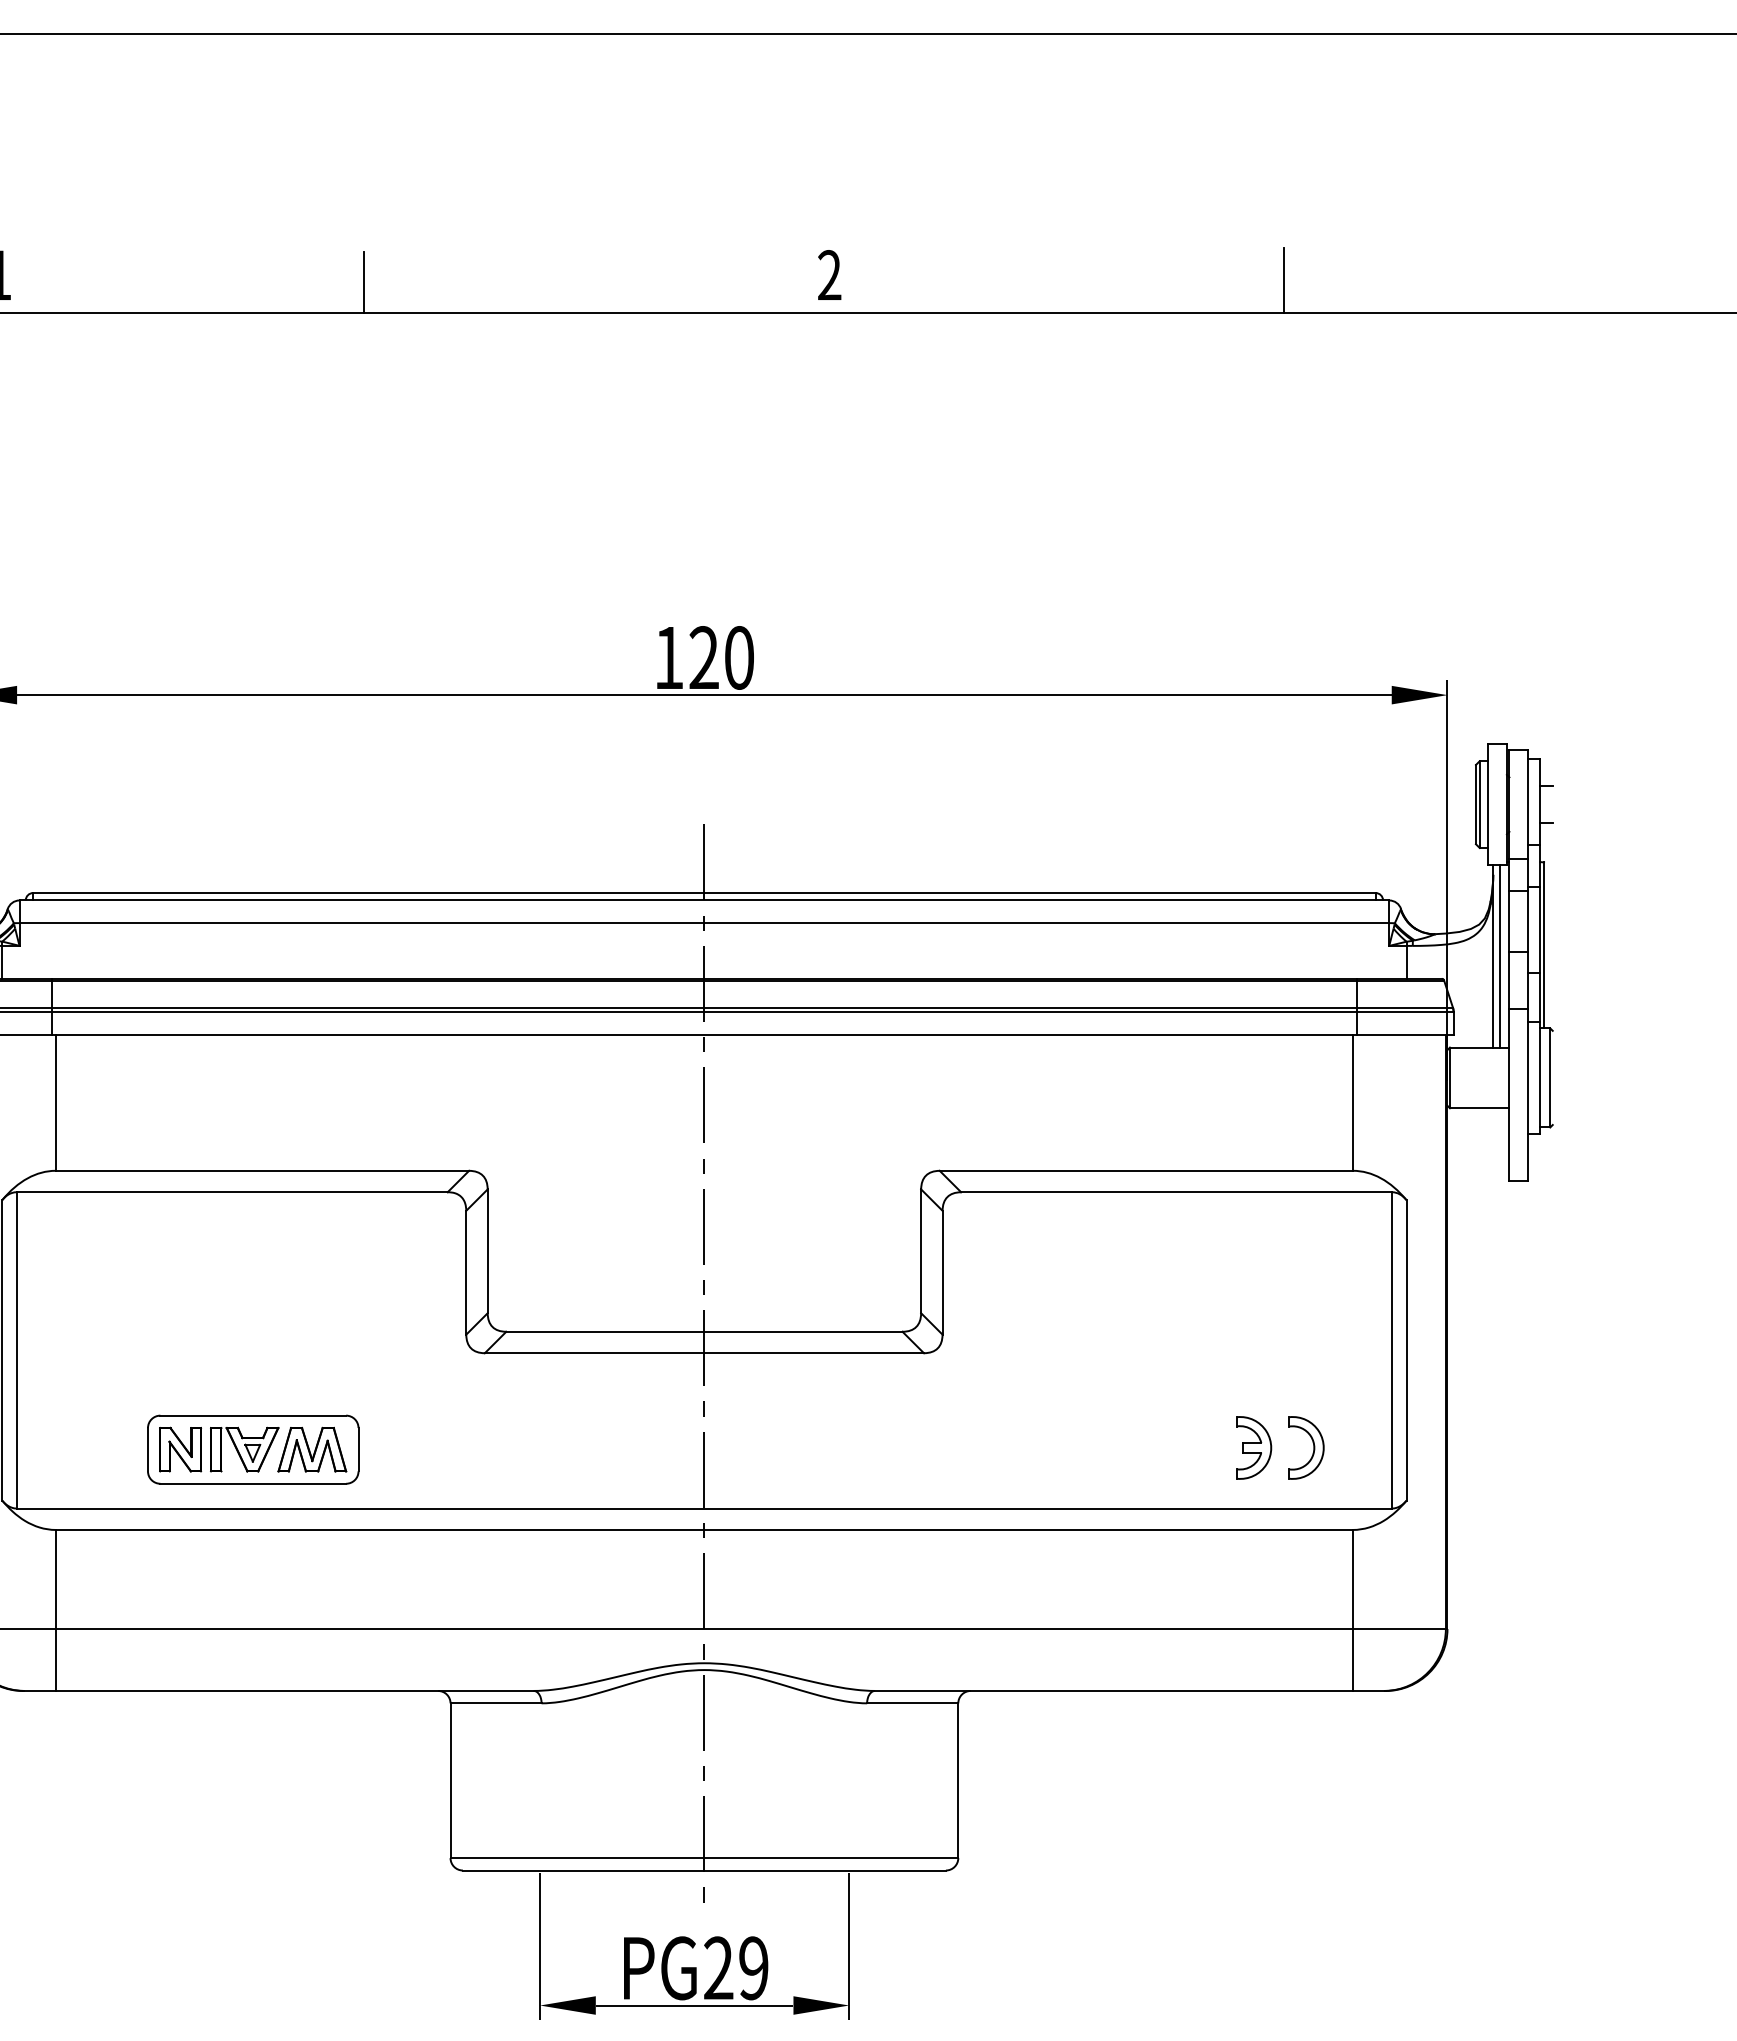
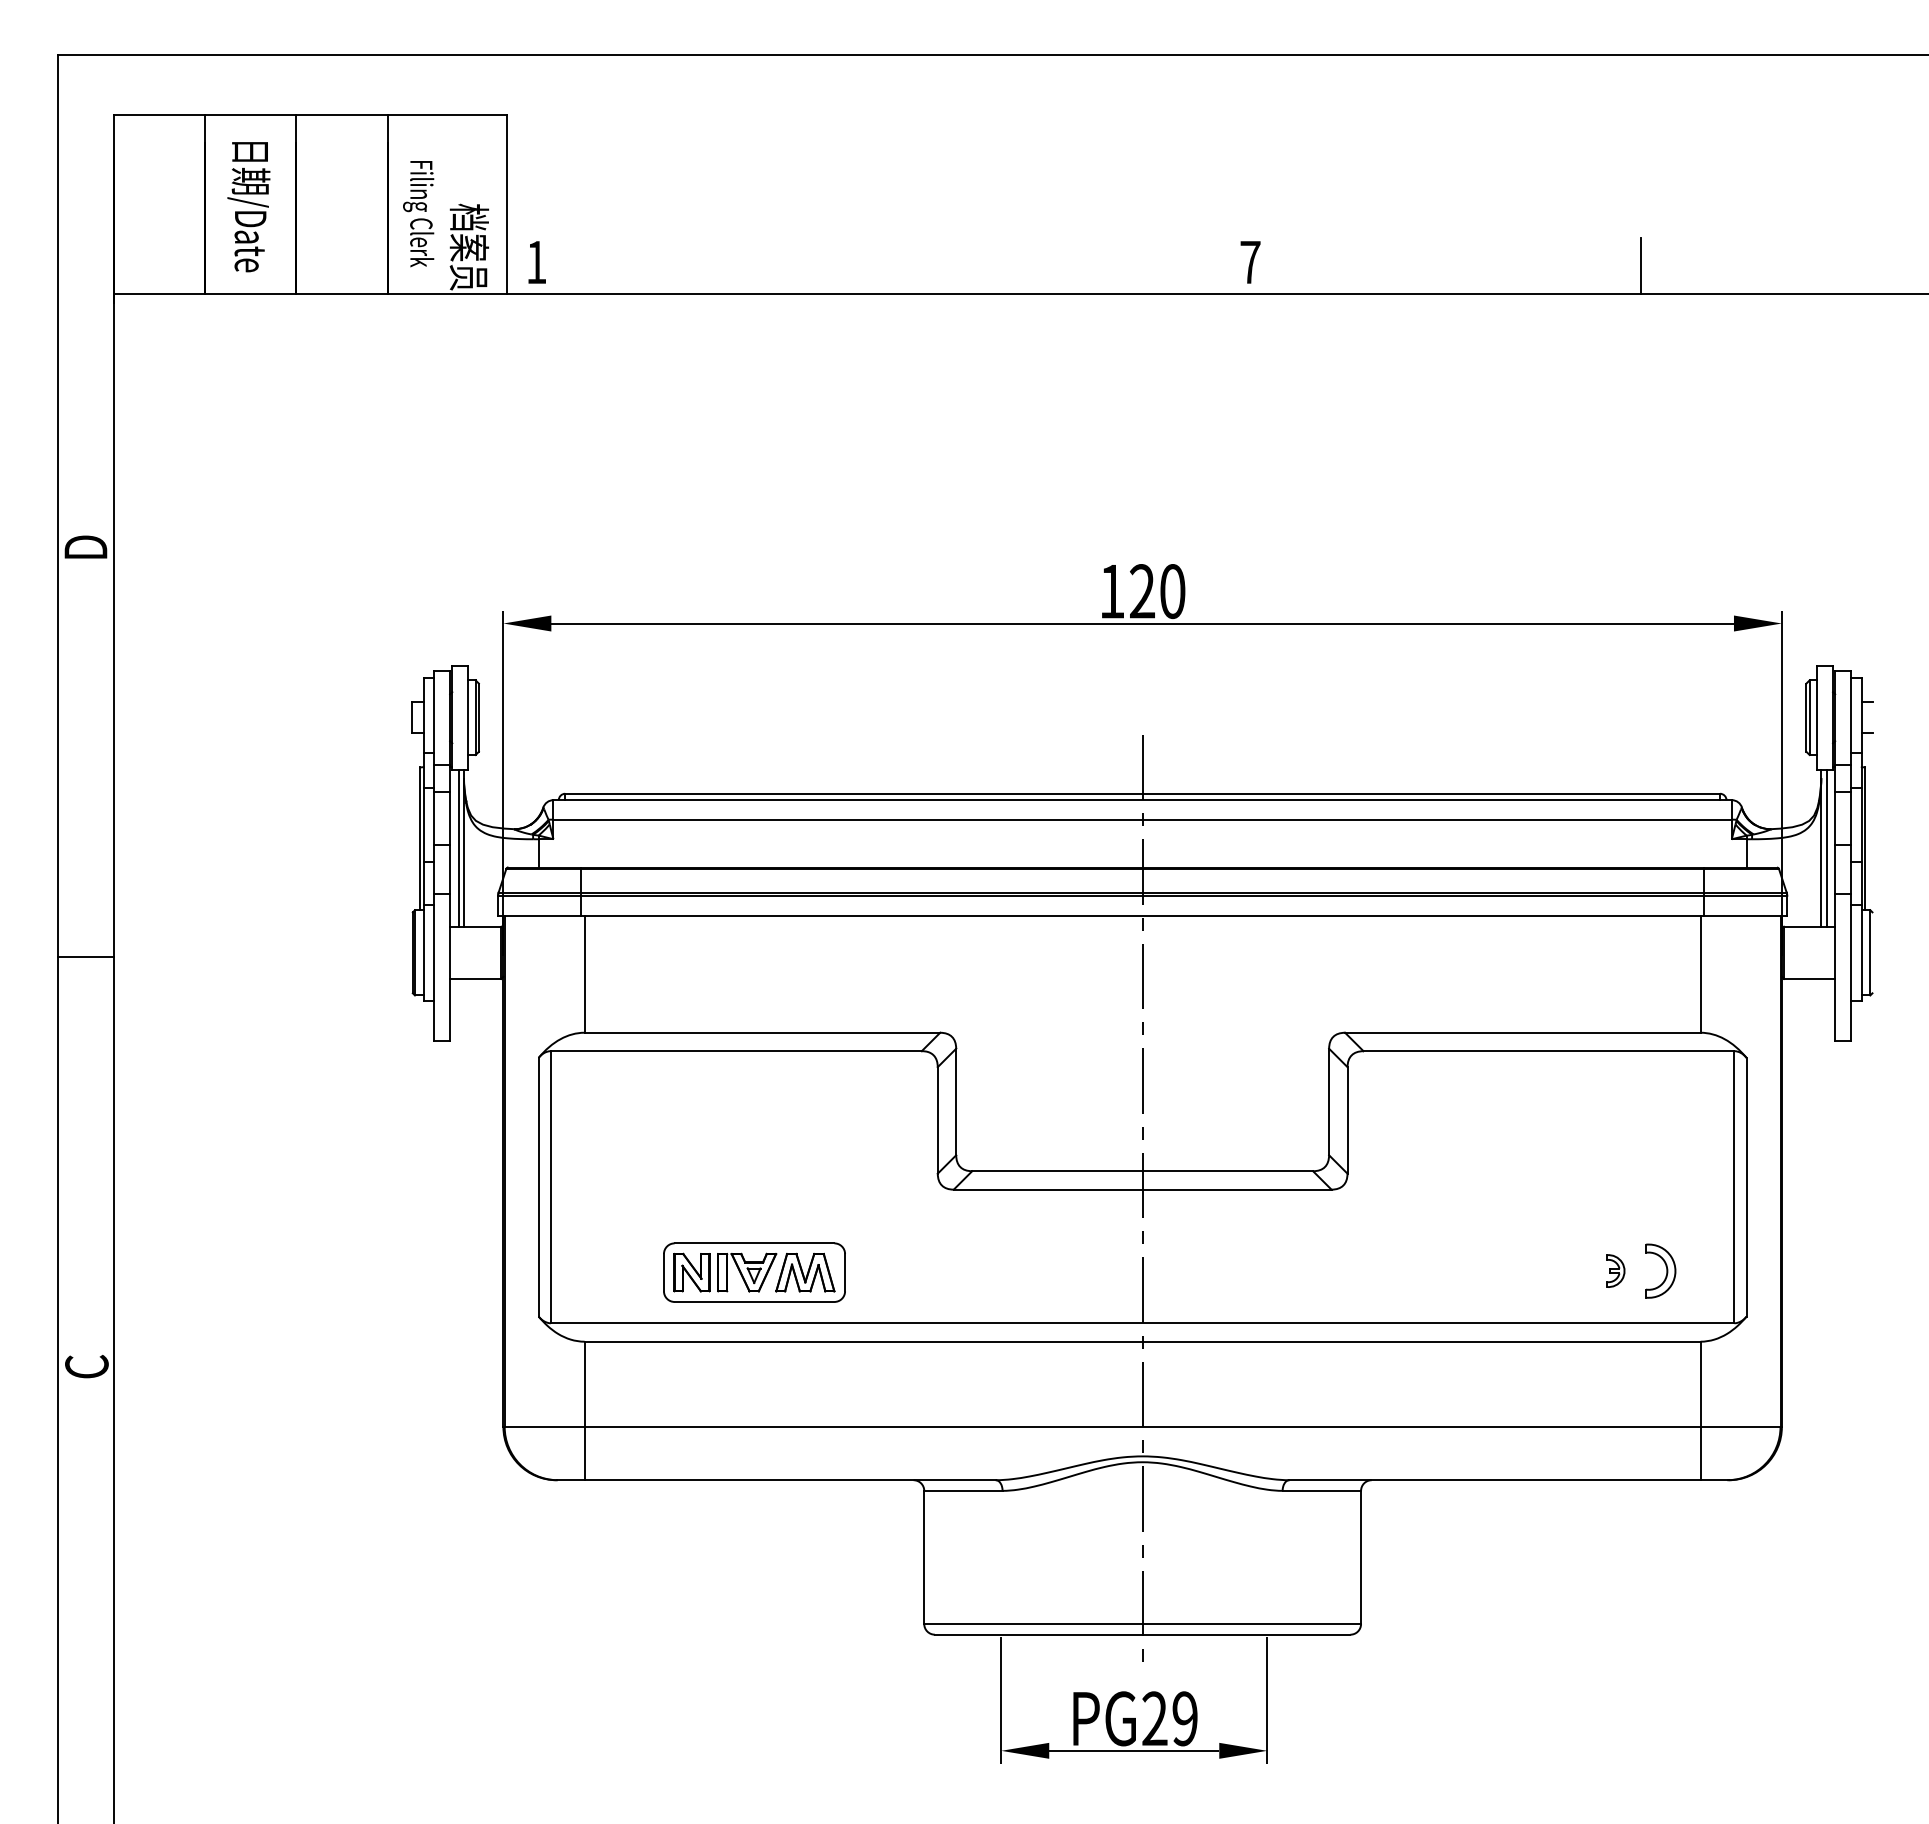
text: (829, 274) -> (1250, 261), 2 -> 7
line: (363, 282) -> (849, 268), removed
part: (1254, 1447) -> (1615, 1270), size x0.6

